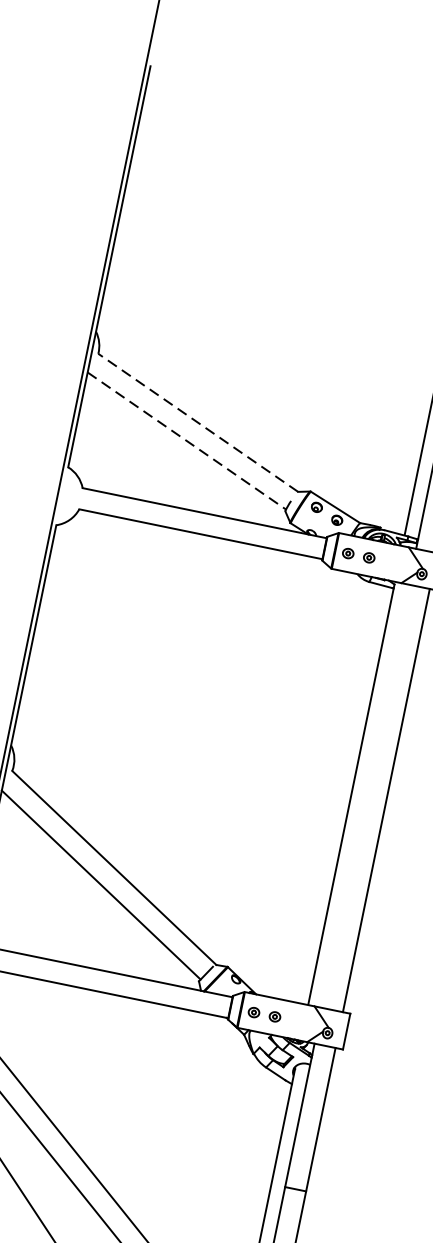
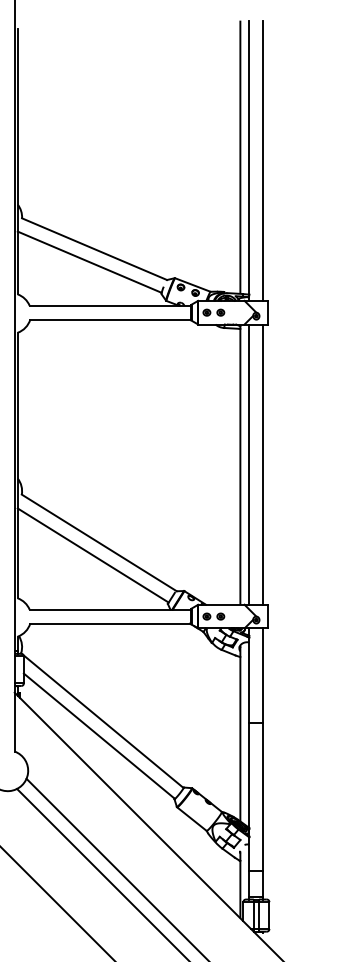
line: (198, 423) -> (94, 249), dashed -> solid
line: (187, 441) -> (90, 262), dashed -> solid
line: (365, 796) -> (249, 464), added

